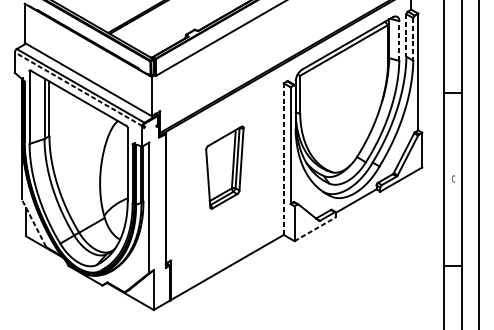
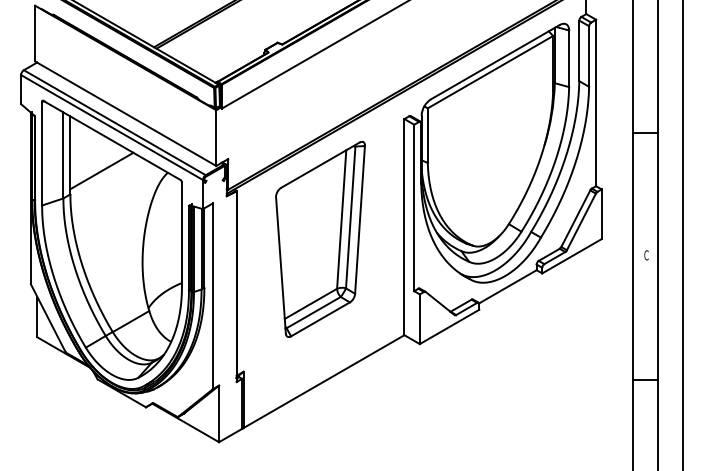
line: (406, 35) -> (579, 51), dashed -> solid
line: (399, 40) -> (569, 58), dashed -> solid
line: (413, 40) -> (589, 57), dashed -> solid
line: (78, 89) -> (112, 127), dashed -> solid
line: (71, 119) -> (101, 170), added
line: (283, 159) -> (404, 227), dashed -> solid
part: (224, 167) -> (320, 238), size x1.67
line: (34, 223) -> (48, 318), dashed -> solid
line: (315, 228) -> (449, 326), dashed -> solid

